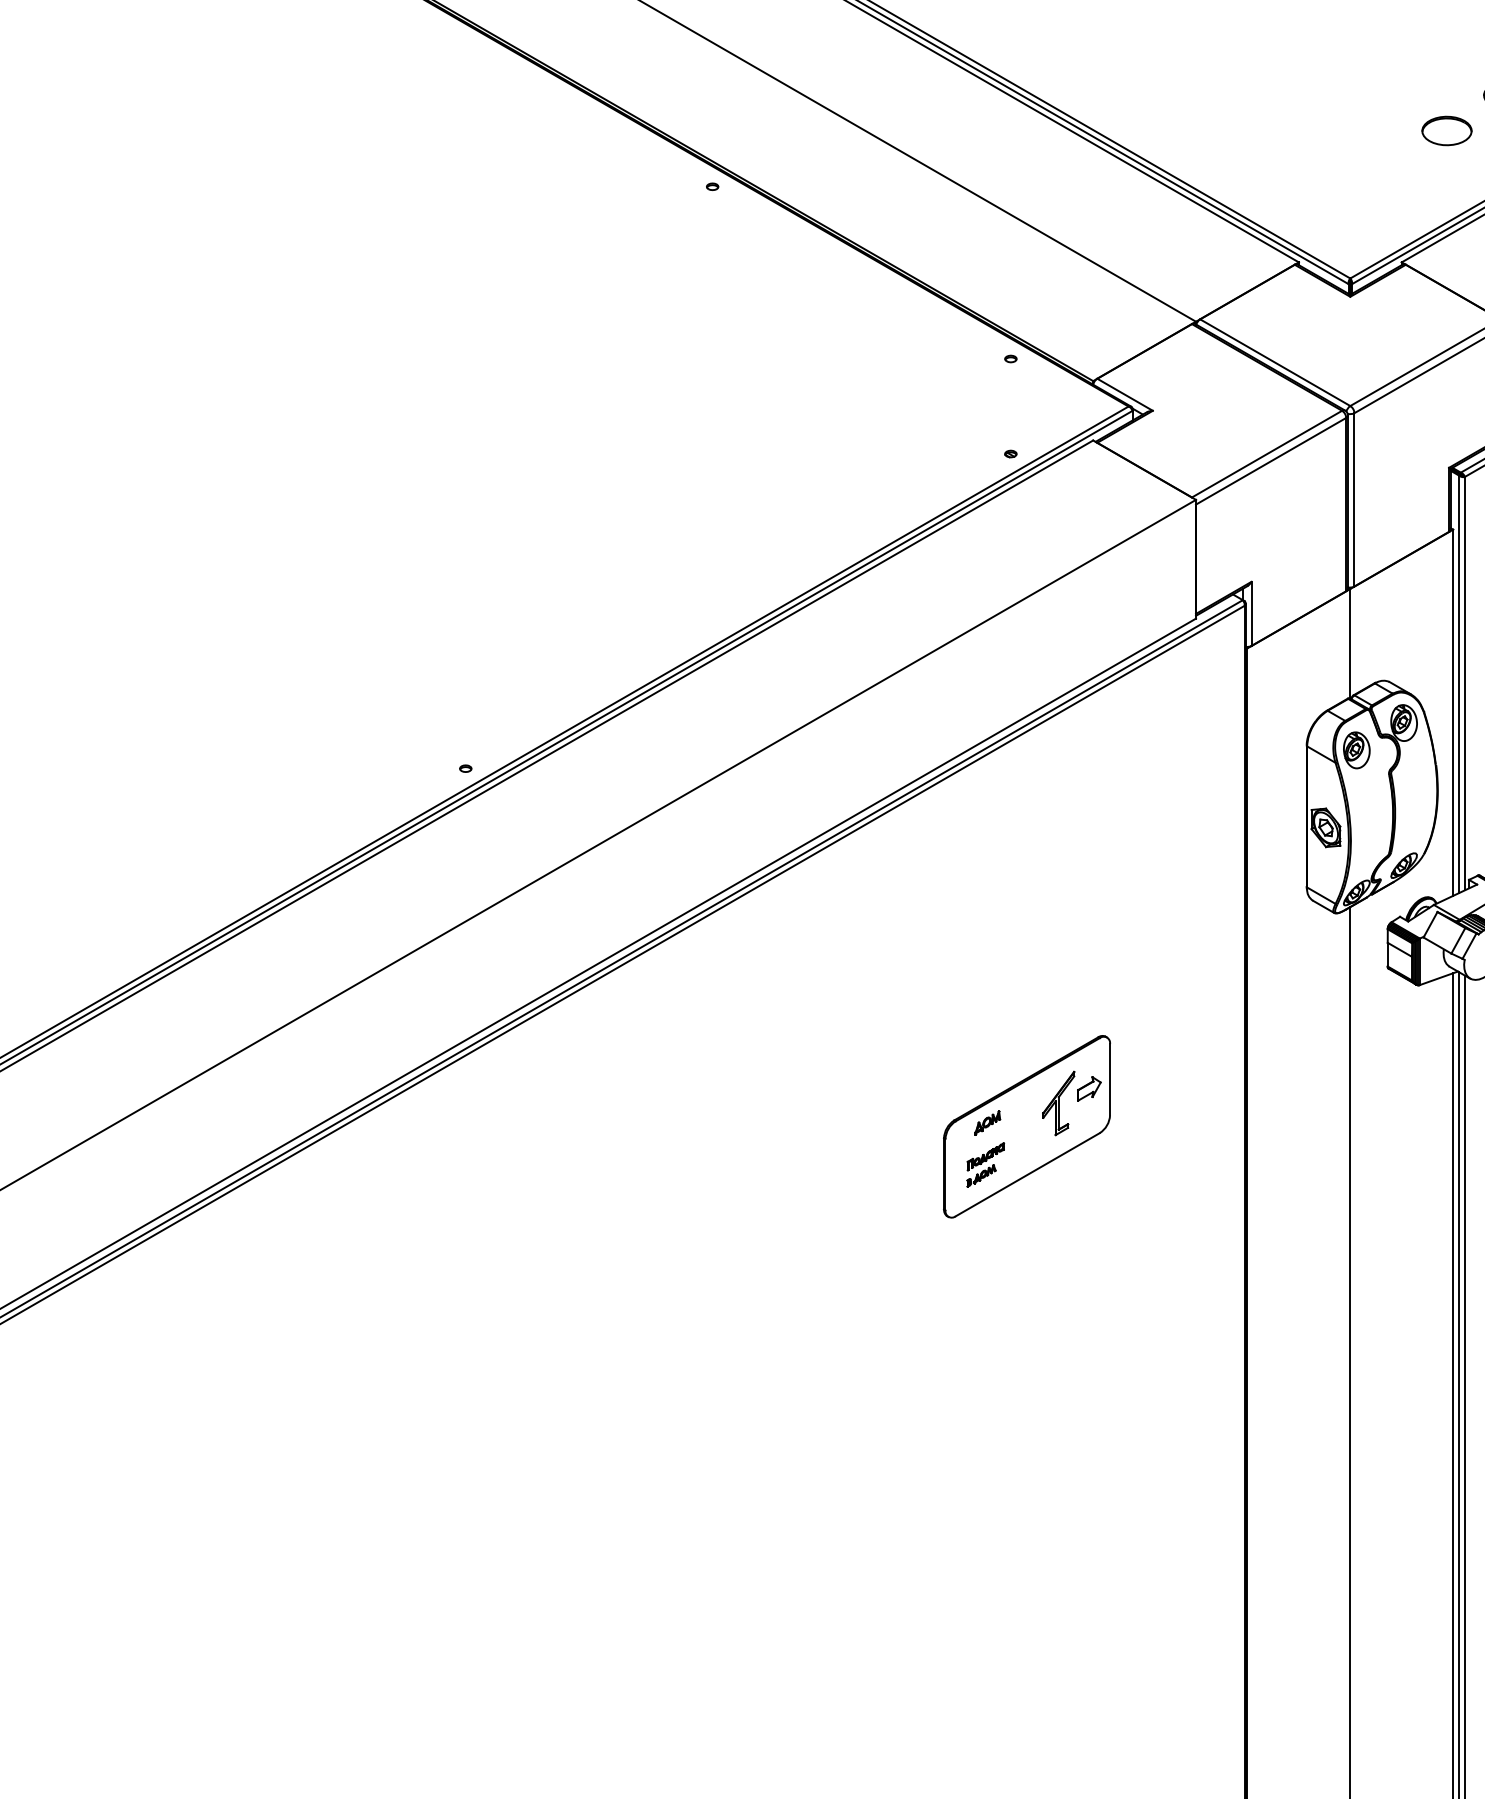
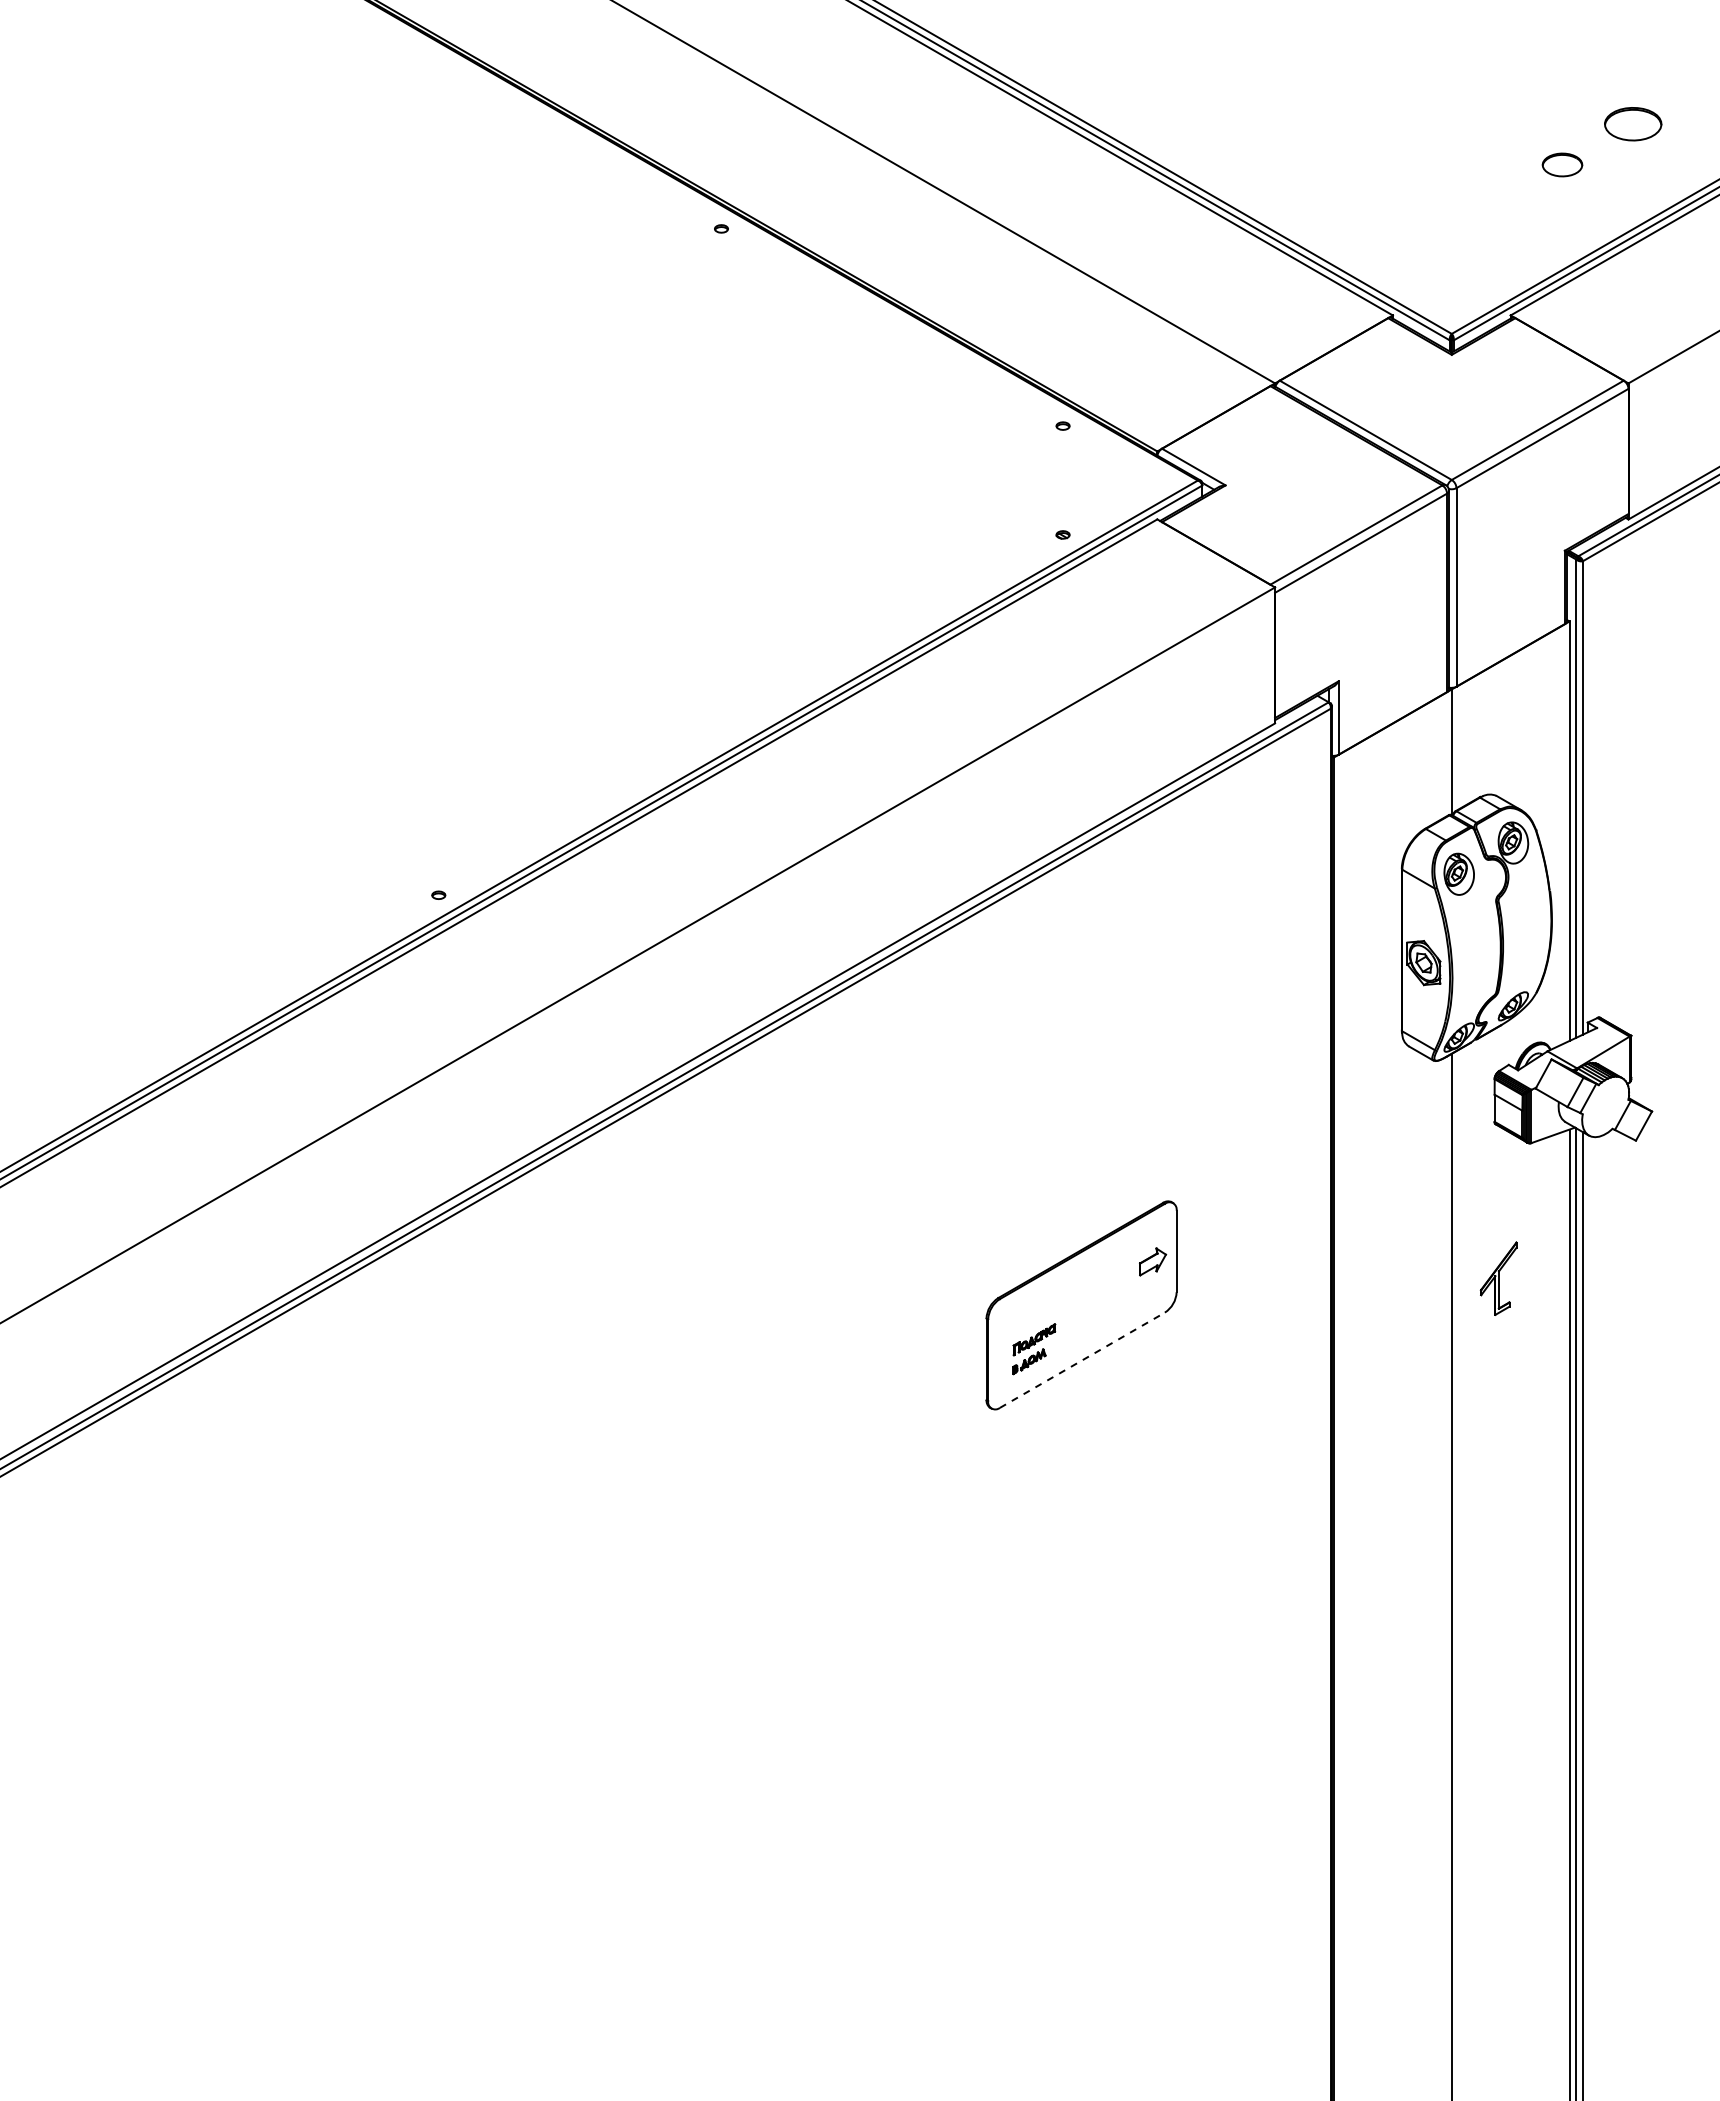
part: (1446, 130) -> (1562, 164), size x0.7
part: (1058, 1103) -> (1498, 1278), moved
part: (987, 1122) -> (1036, 1300), removed
line: (1027, 1174) -> (1082, 1360), solid -> dashed

